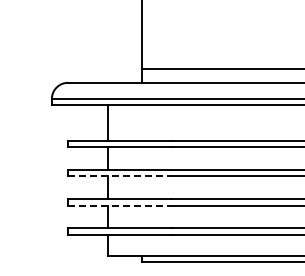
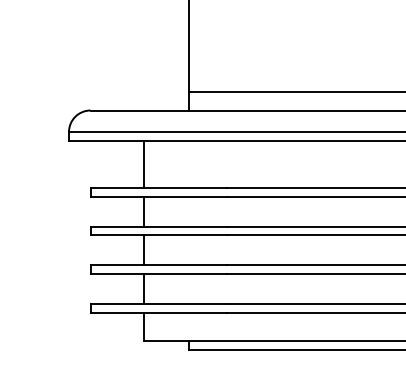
line: (119, 176) -> (159, 235), dashed -> solid
line: (119, 205) -> (159, 273), dashed -> solid

